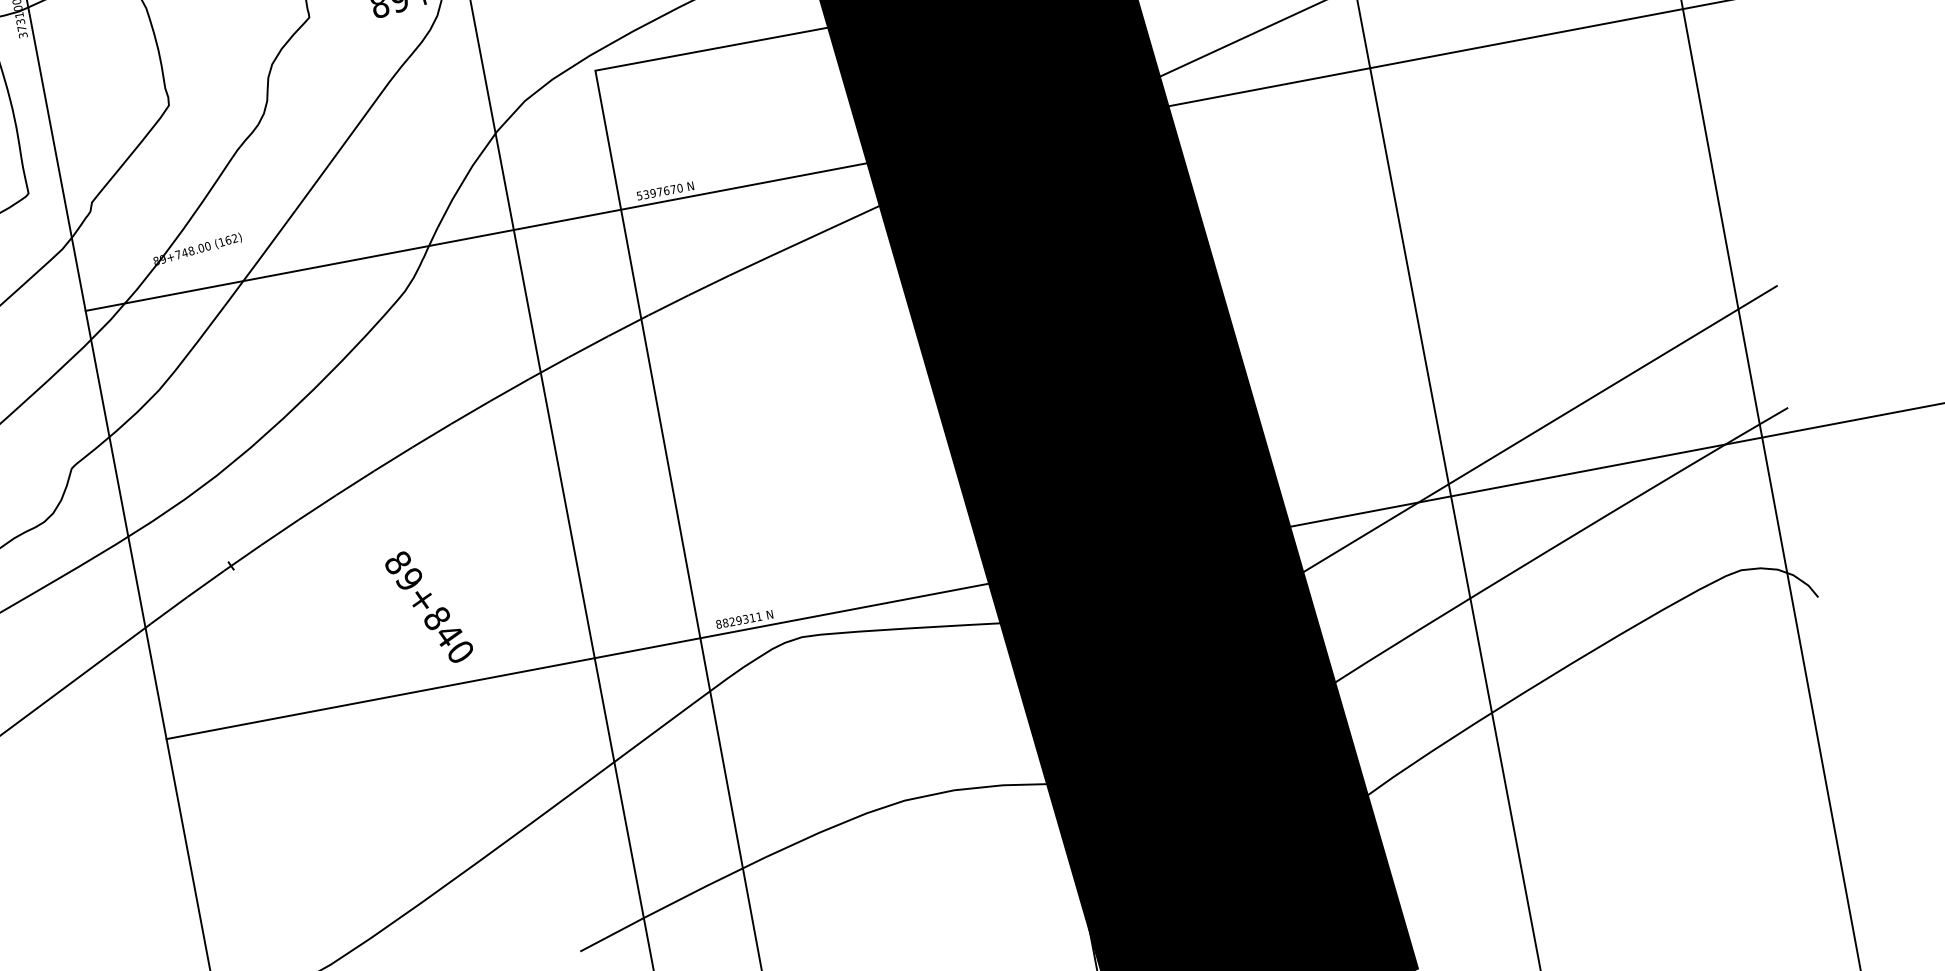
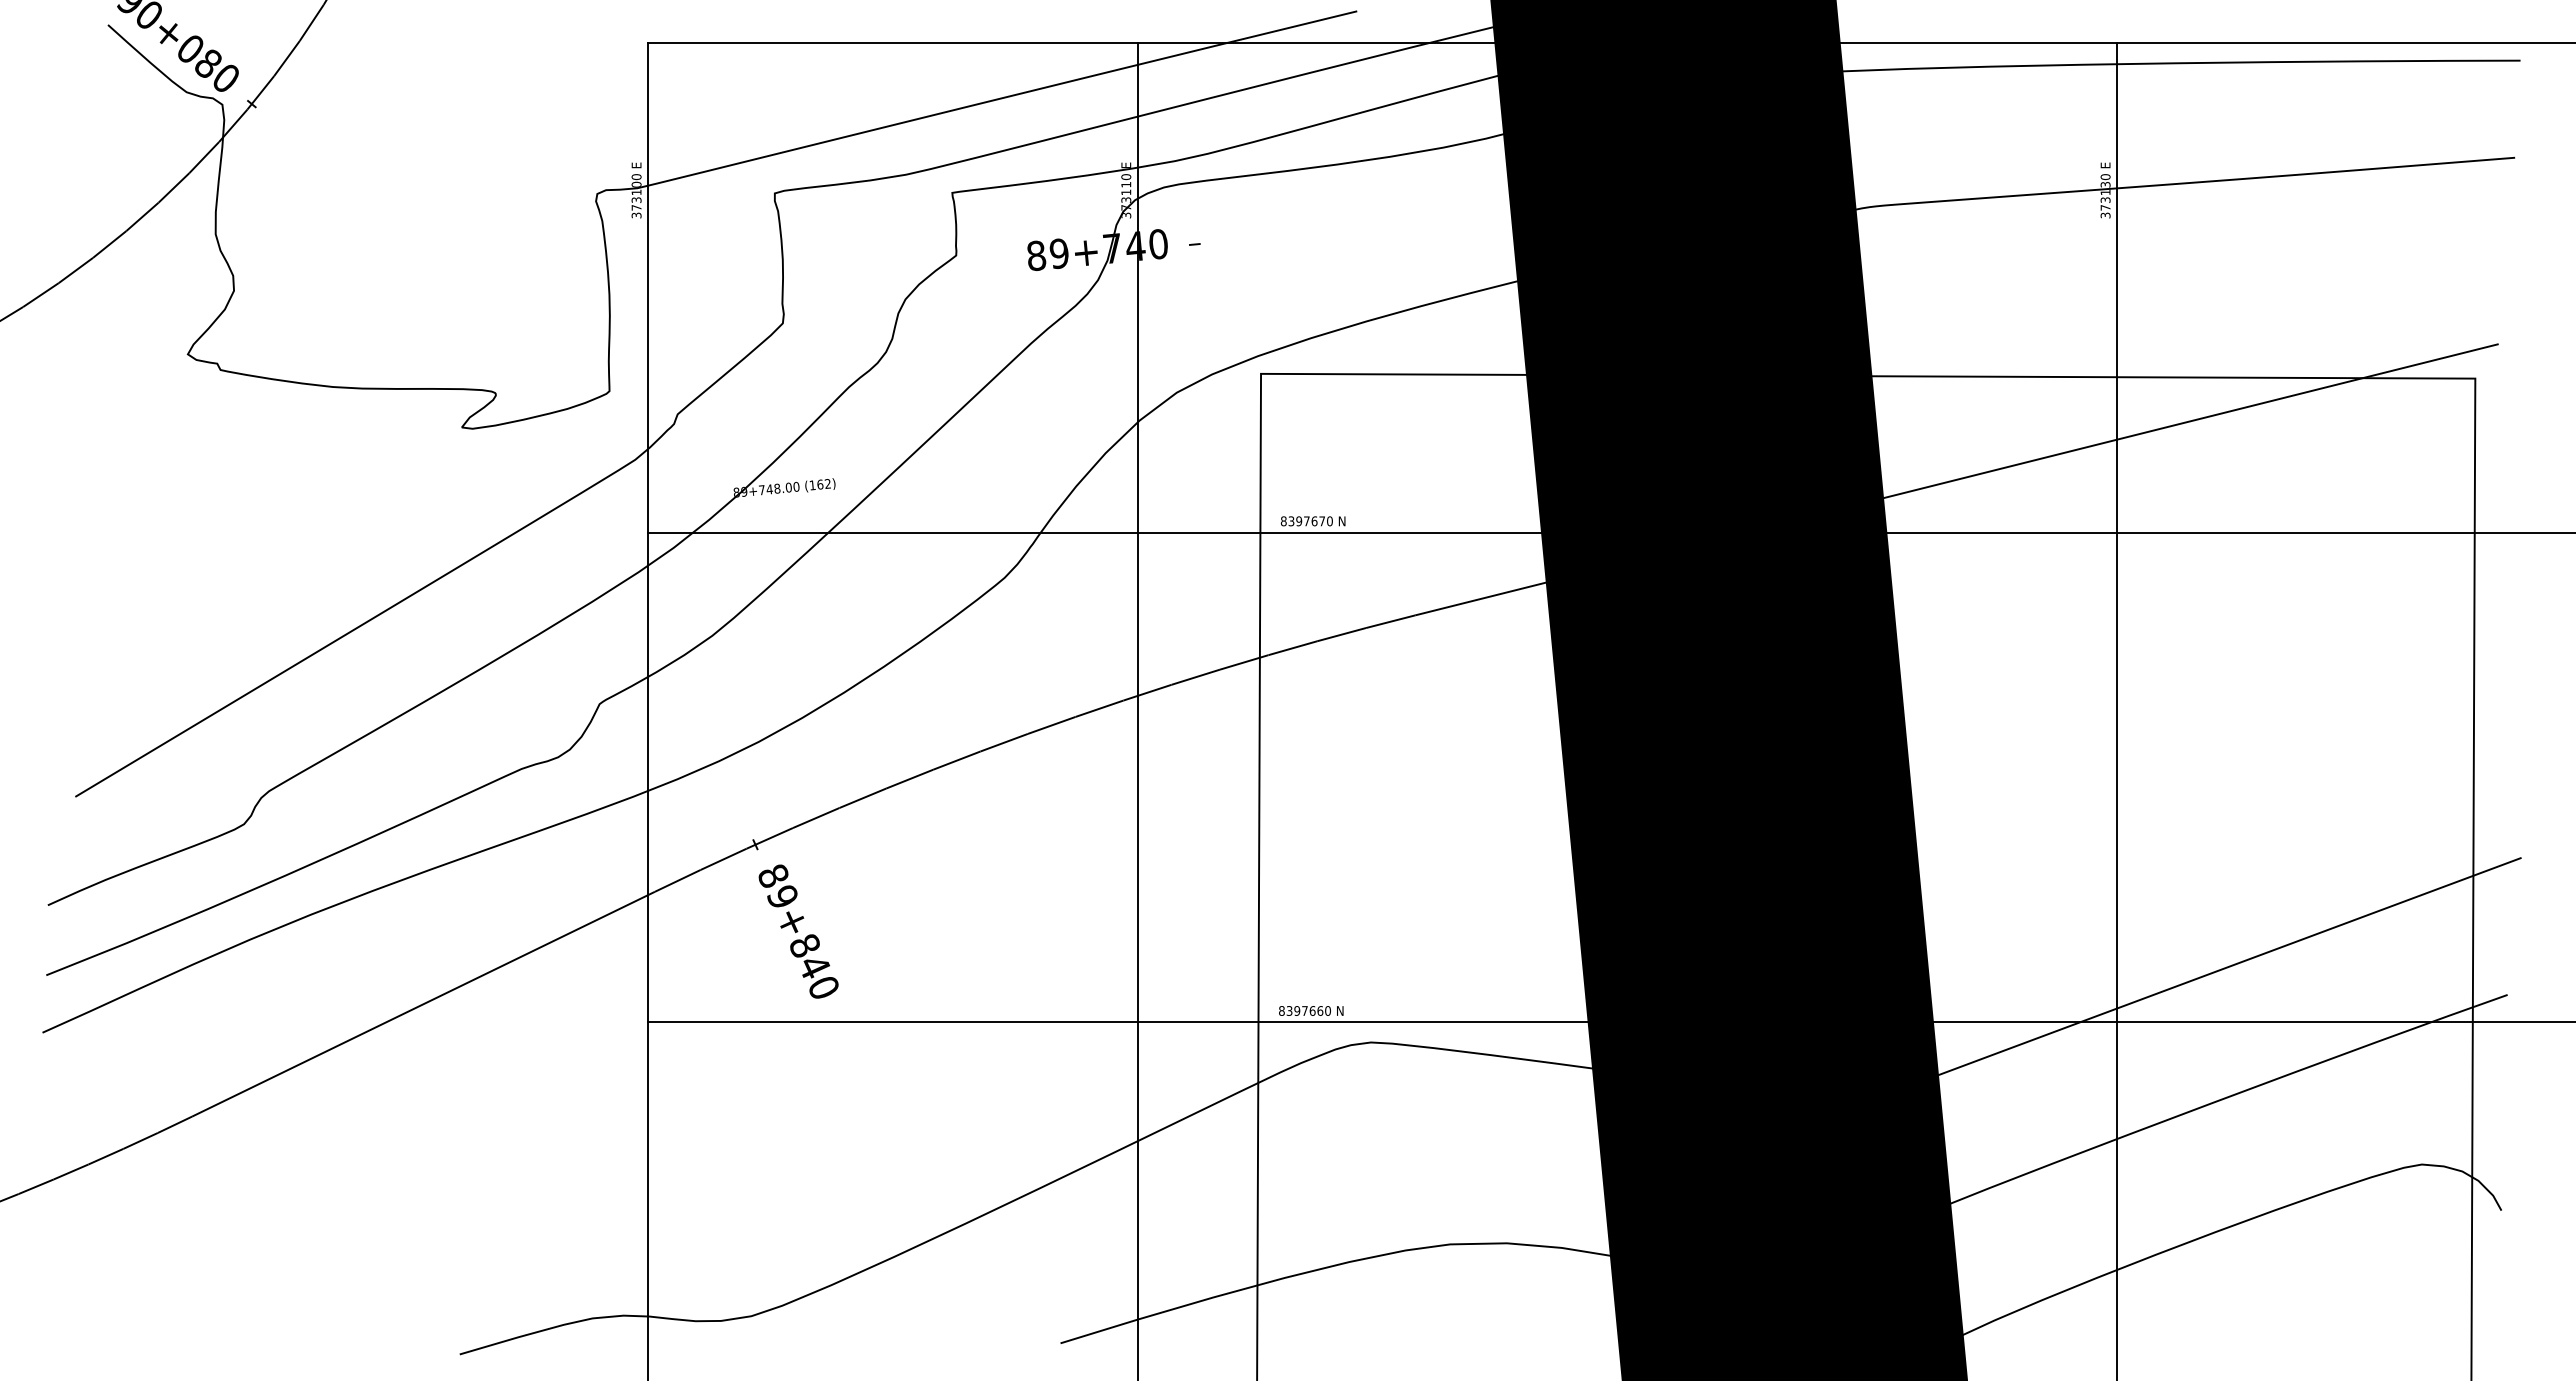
text: (639, 196) -> (1283, 521), 5397670 -> 8397670
text: (429, 607) -> (798, 931), moved
text: (742, 619) -> (1308, 1010), 8829311 -> 8397660

